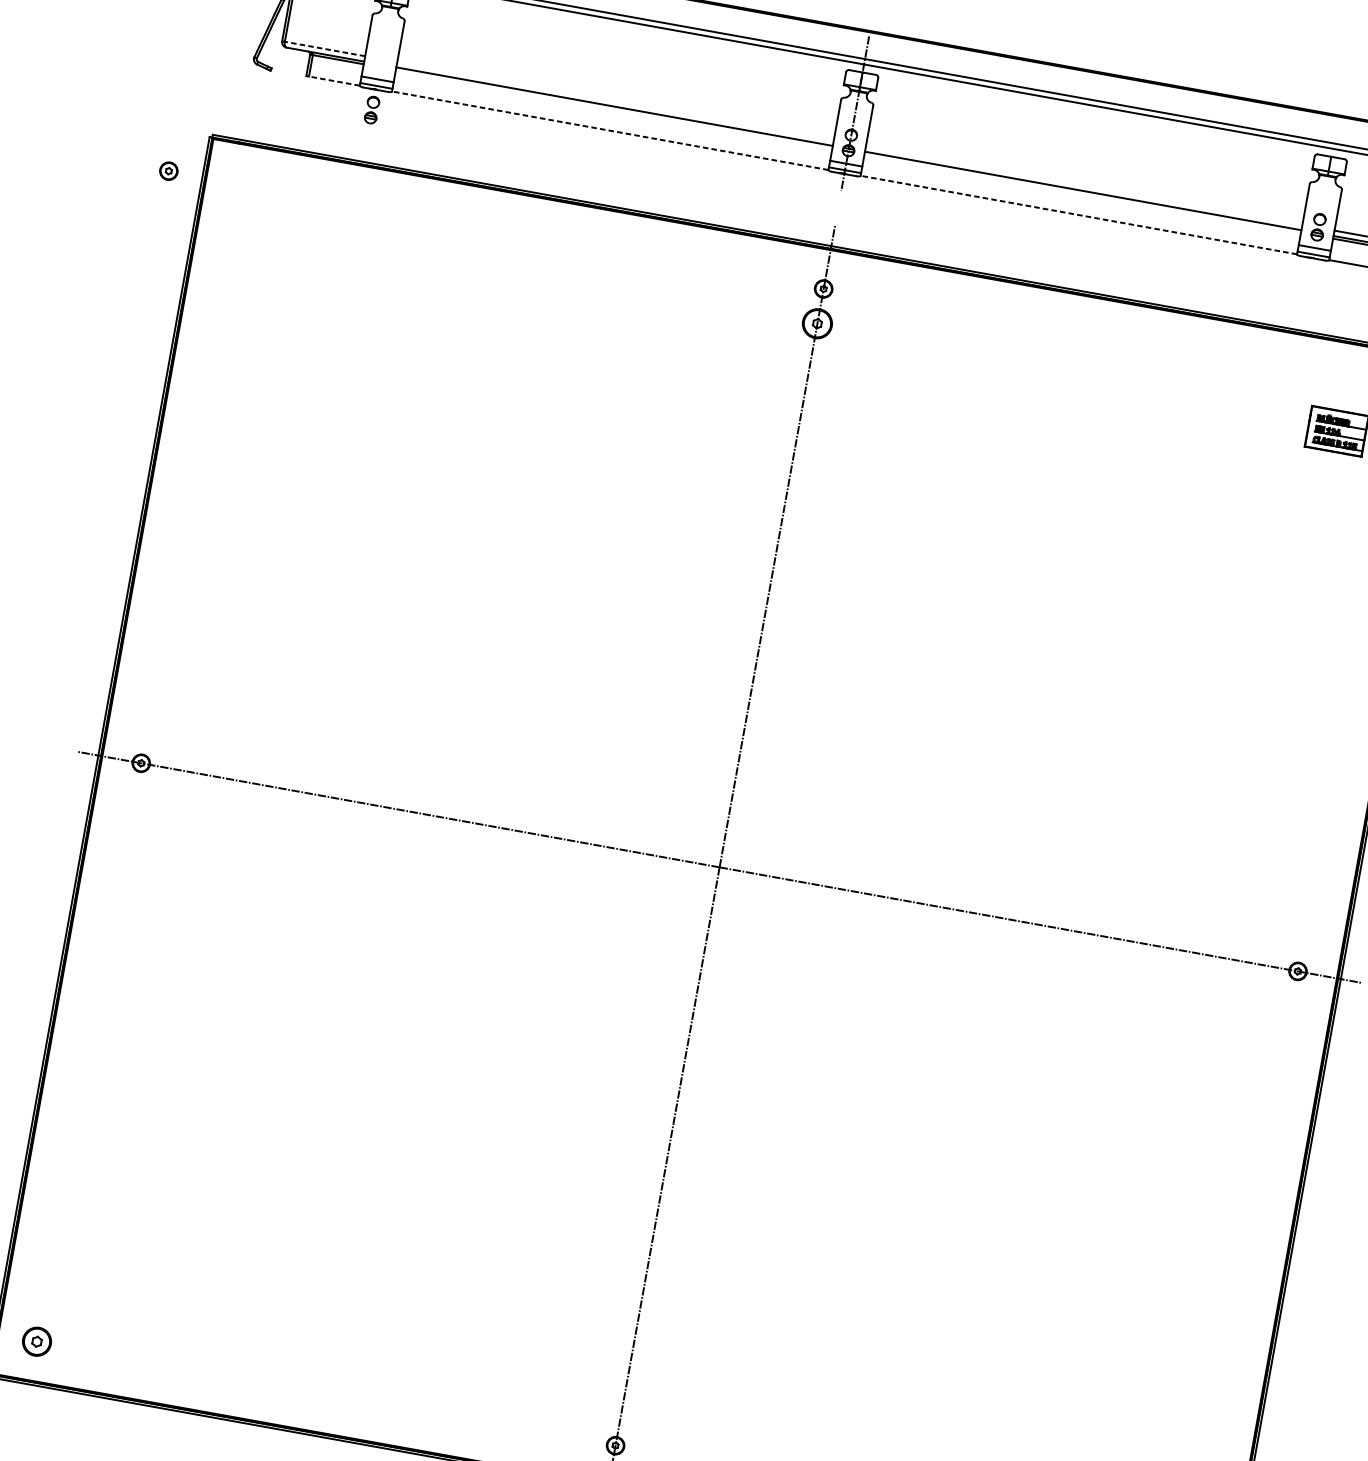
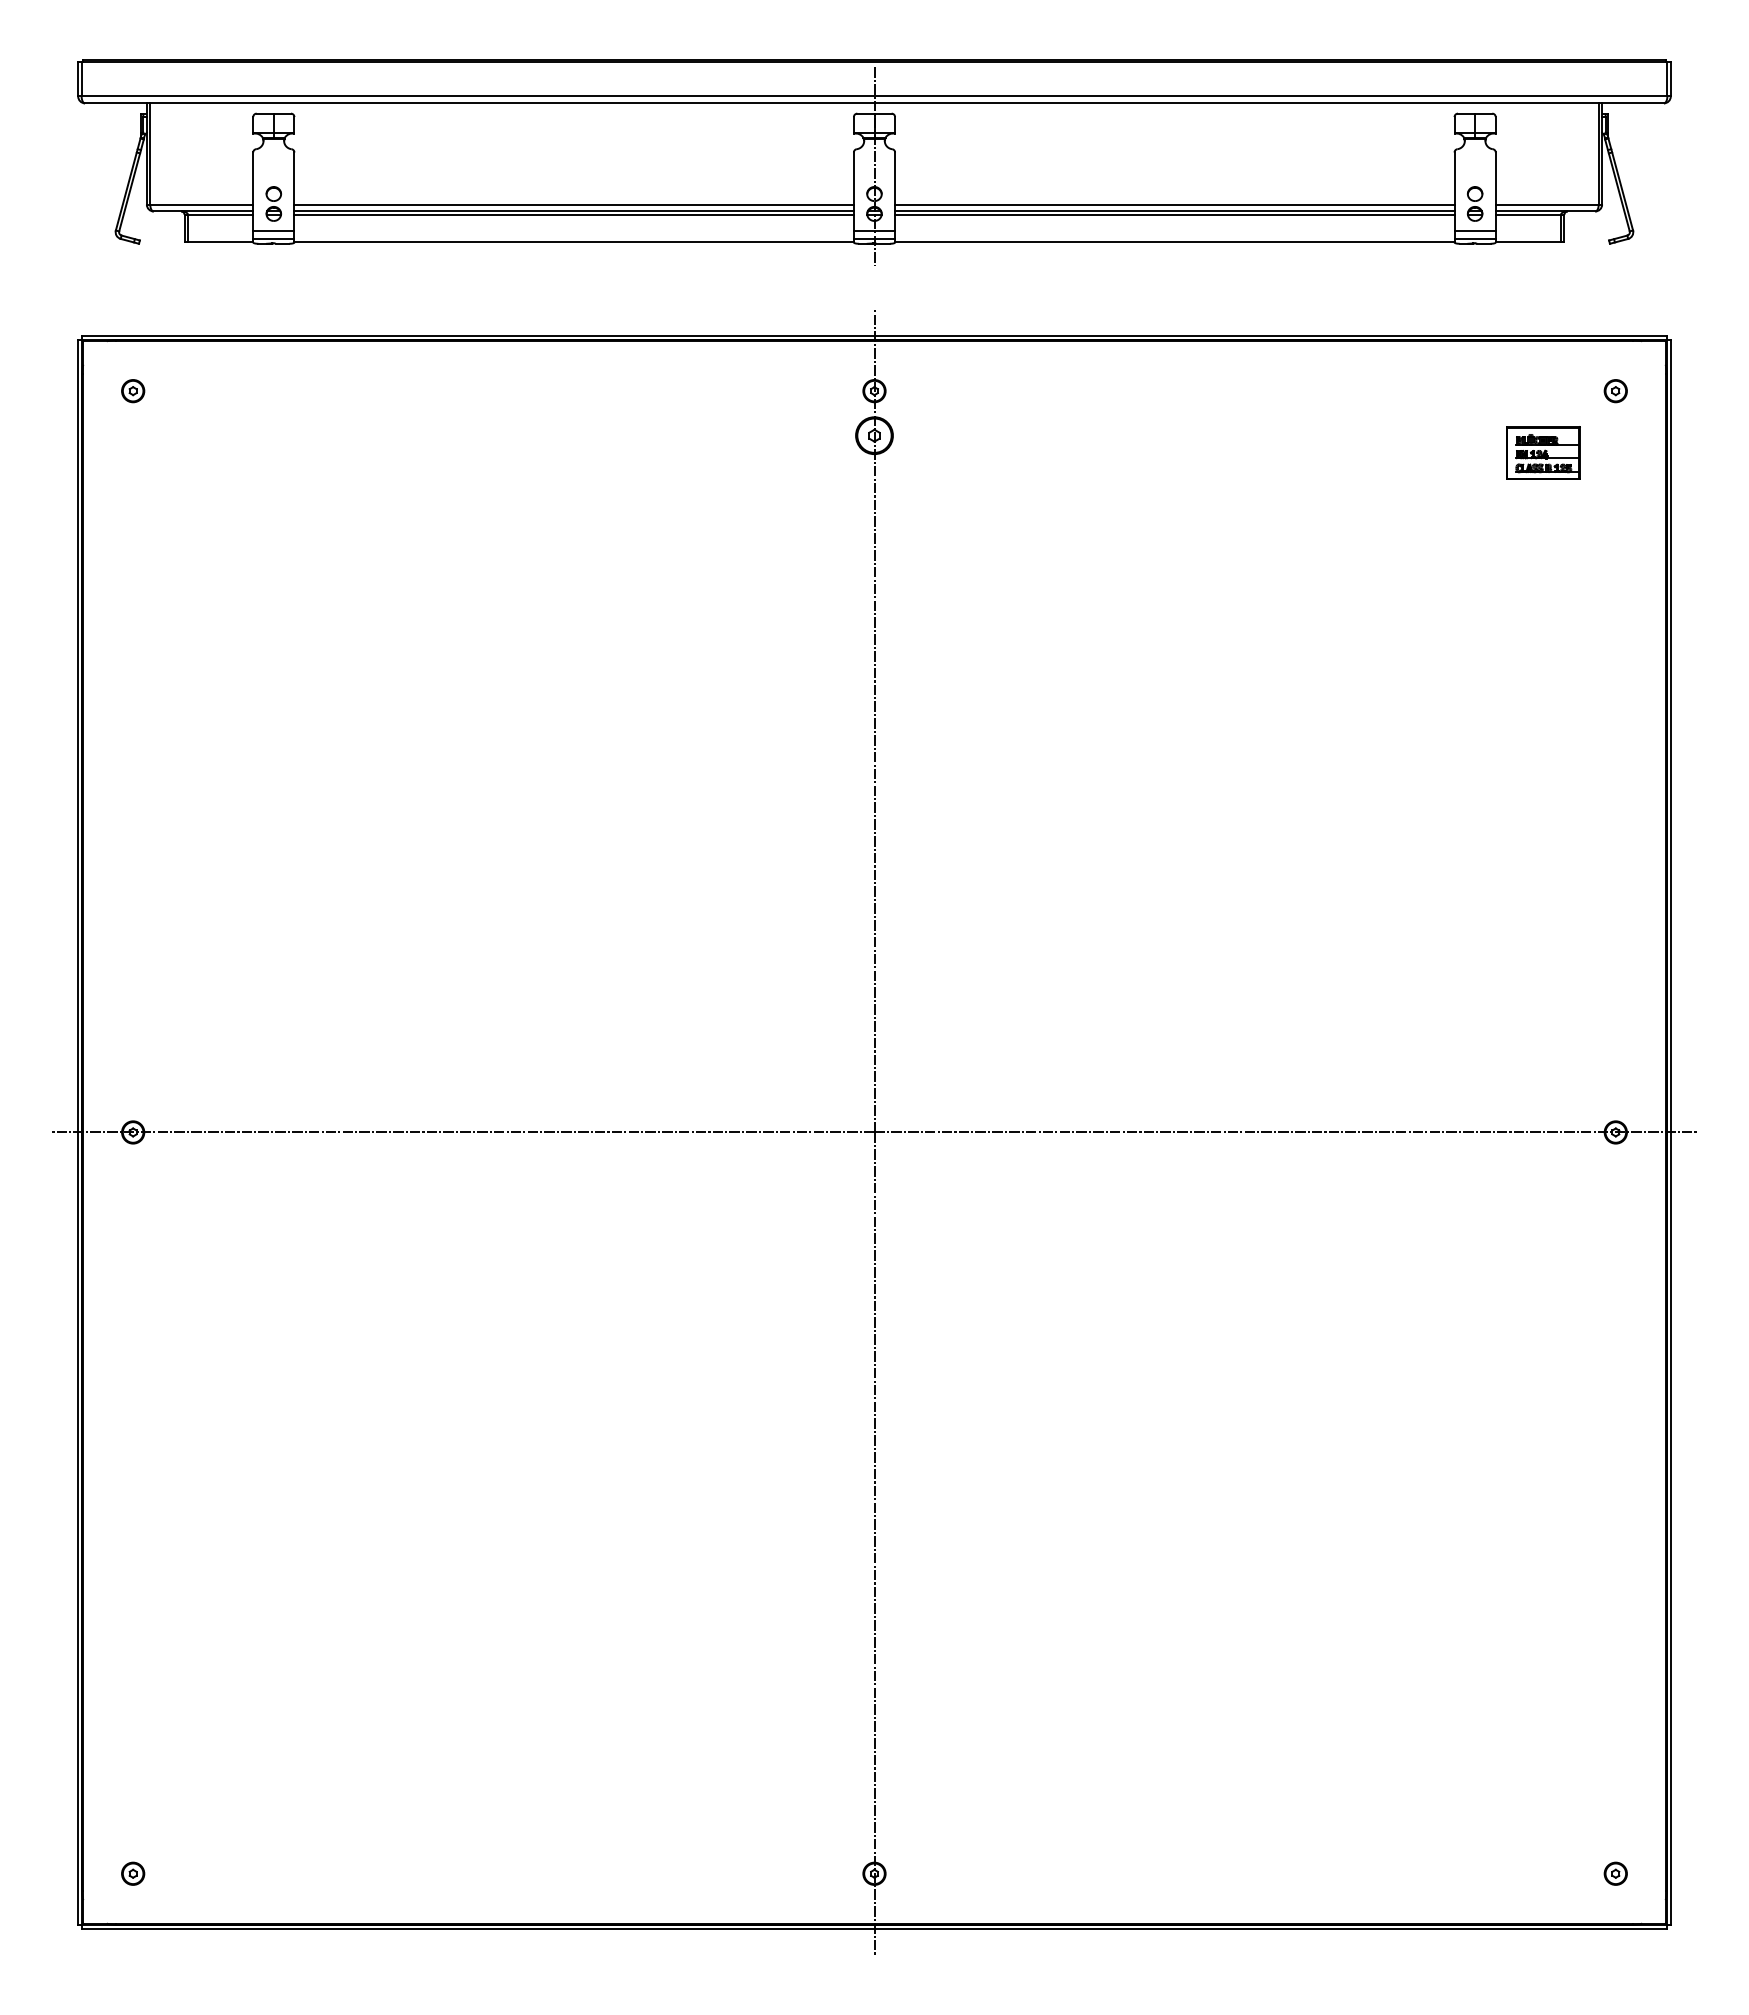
line: (323, 48) -> (199, 204), dashed -> solid
line: (332, 80) -> (218, 242), dashed -> solid
line: (615, 101) -> (573, 204), added
line: (613, 108) -> (573, 214), added
part: (371, 109) -> (273, 203), moved
line: (610, 130) -> (574, 242), dashed -> solid
part: (169, 171) -> (133, 391), moved
line: (1083, 185) -> (1174, 204), added
line: (1082, 193) -> (1174, 214), added
line: (1078, 215) -> (1174, 242), dashed -> solid
part: (37, 1341) -> (133, 1873), size x0.62

